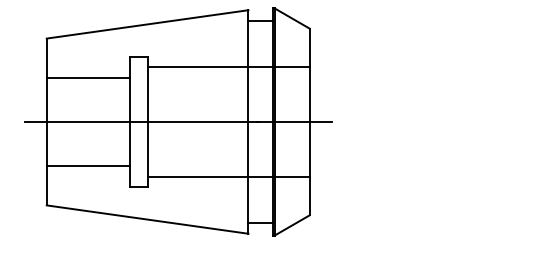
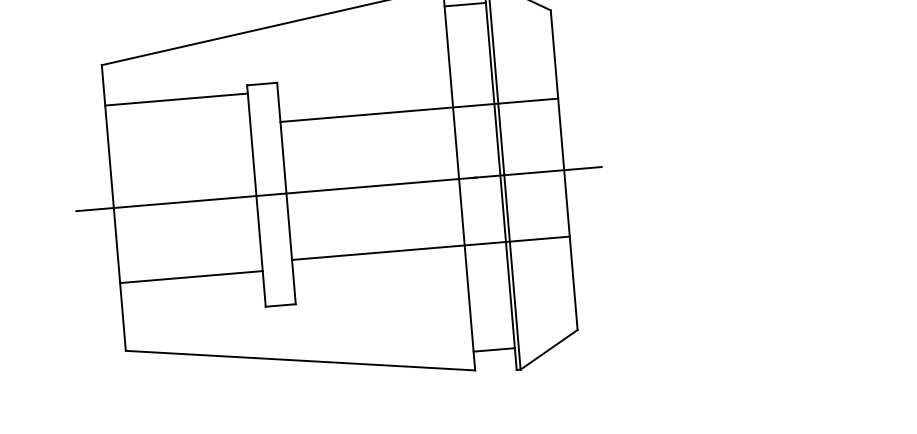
line: (228, 67) -> (419, 110), moved
line: (88, 78) -> (176, 100), moved
line: (228, 176) -> (430, 247), moved

